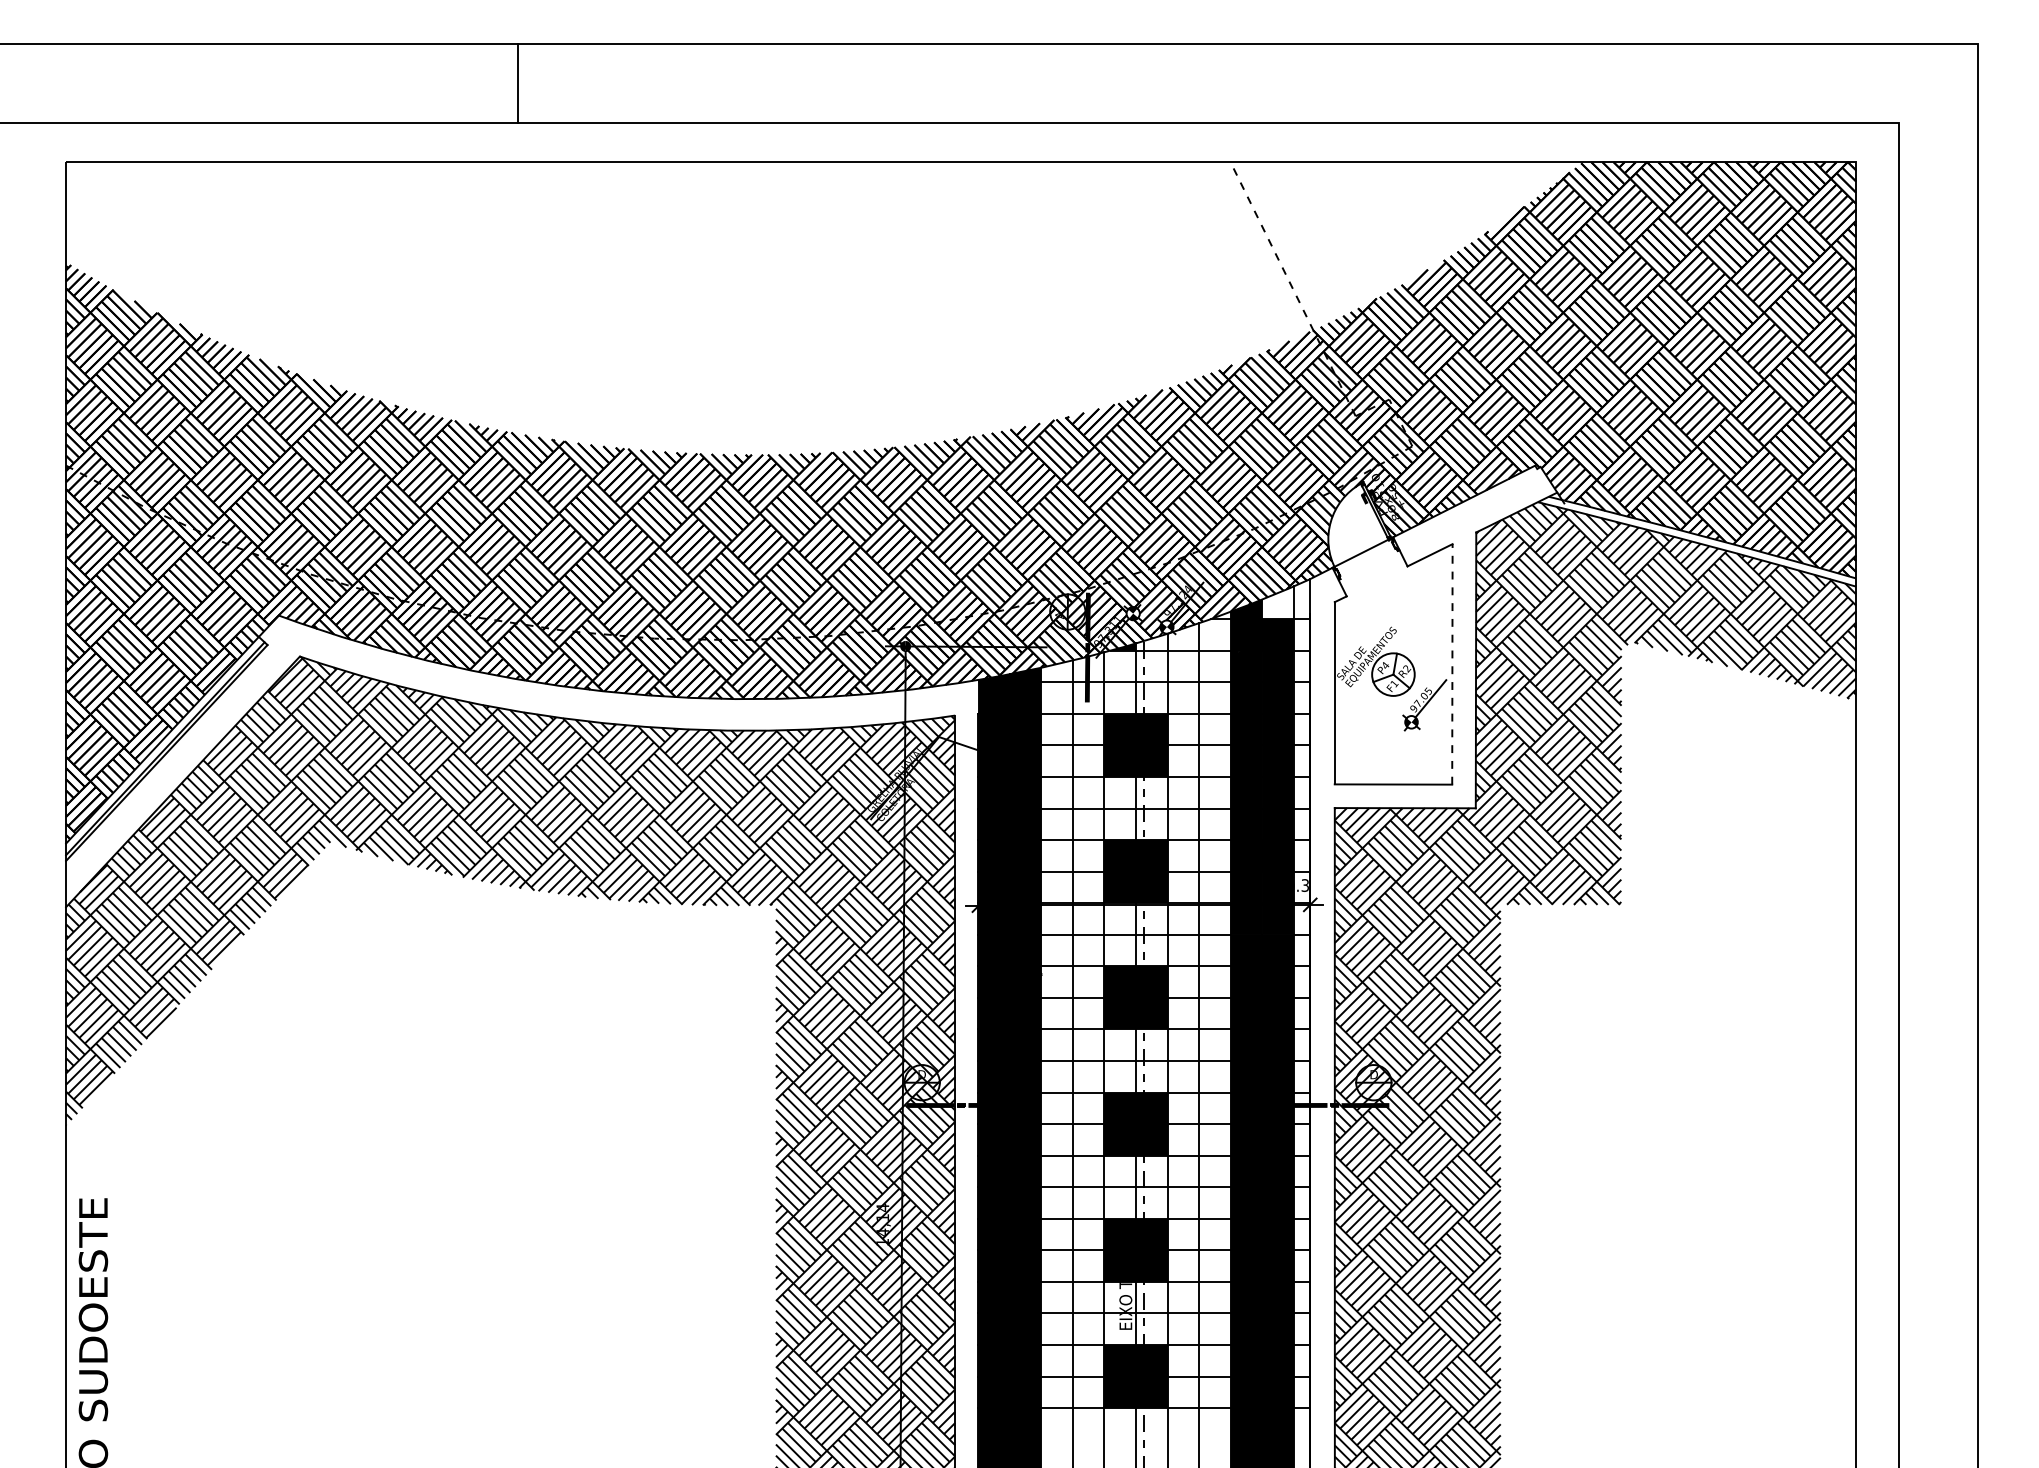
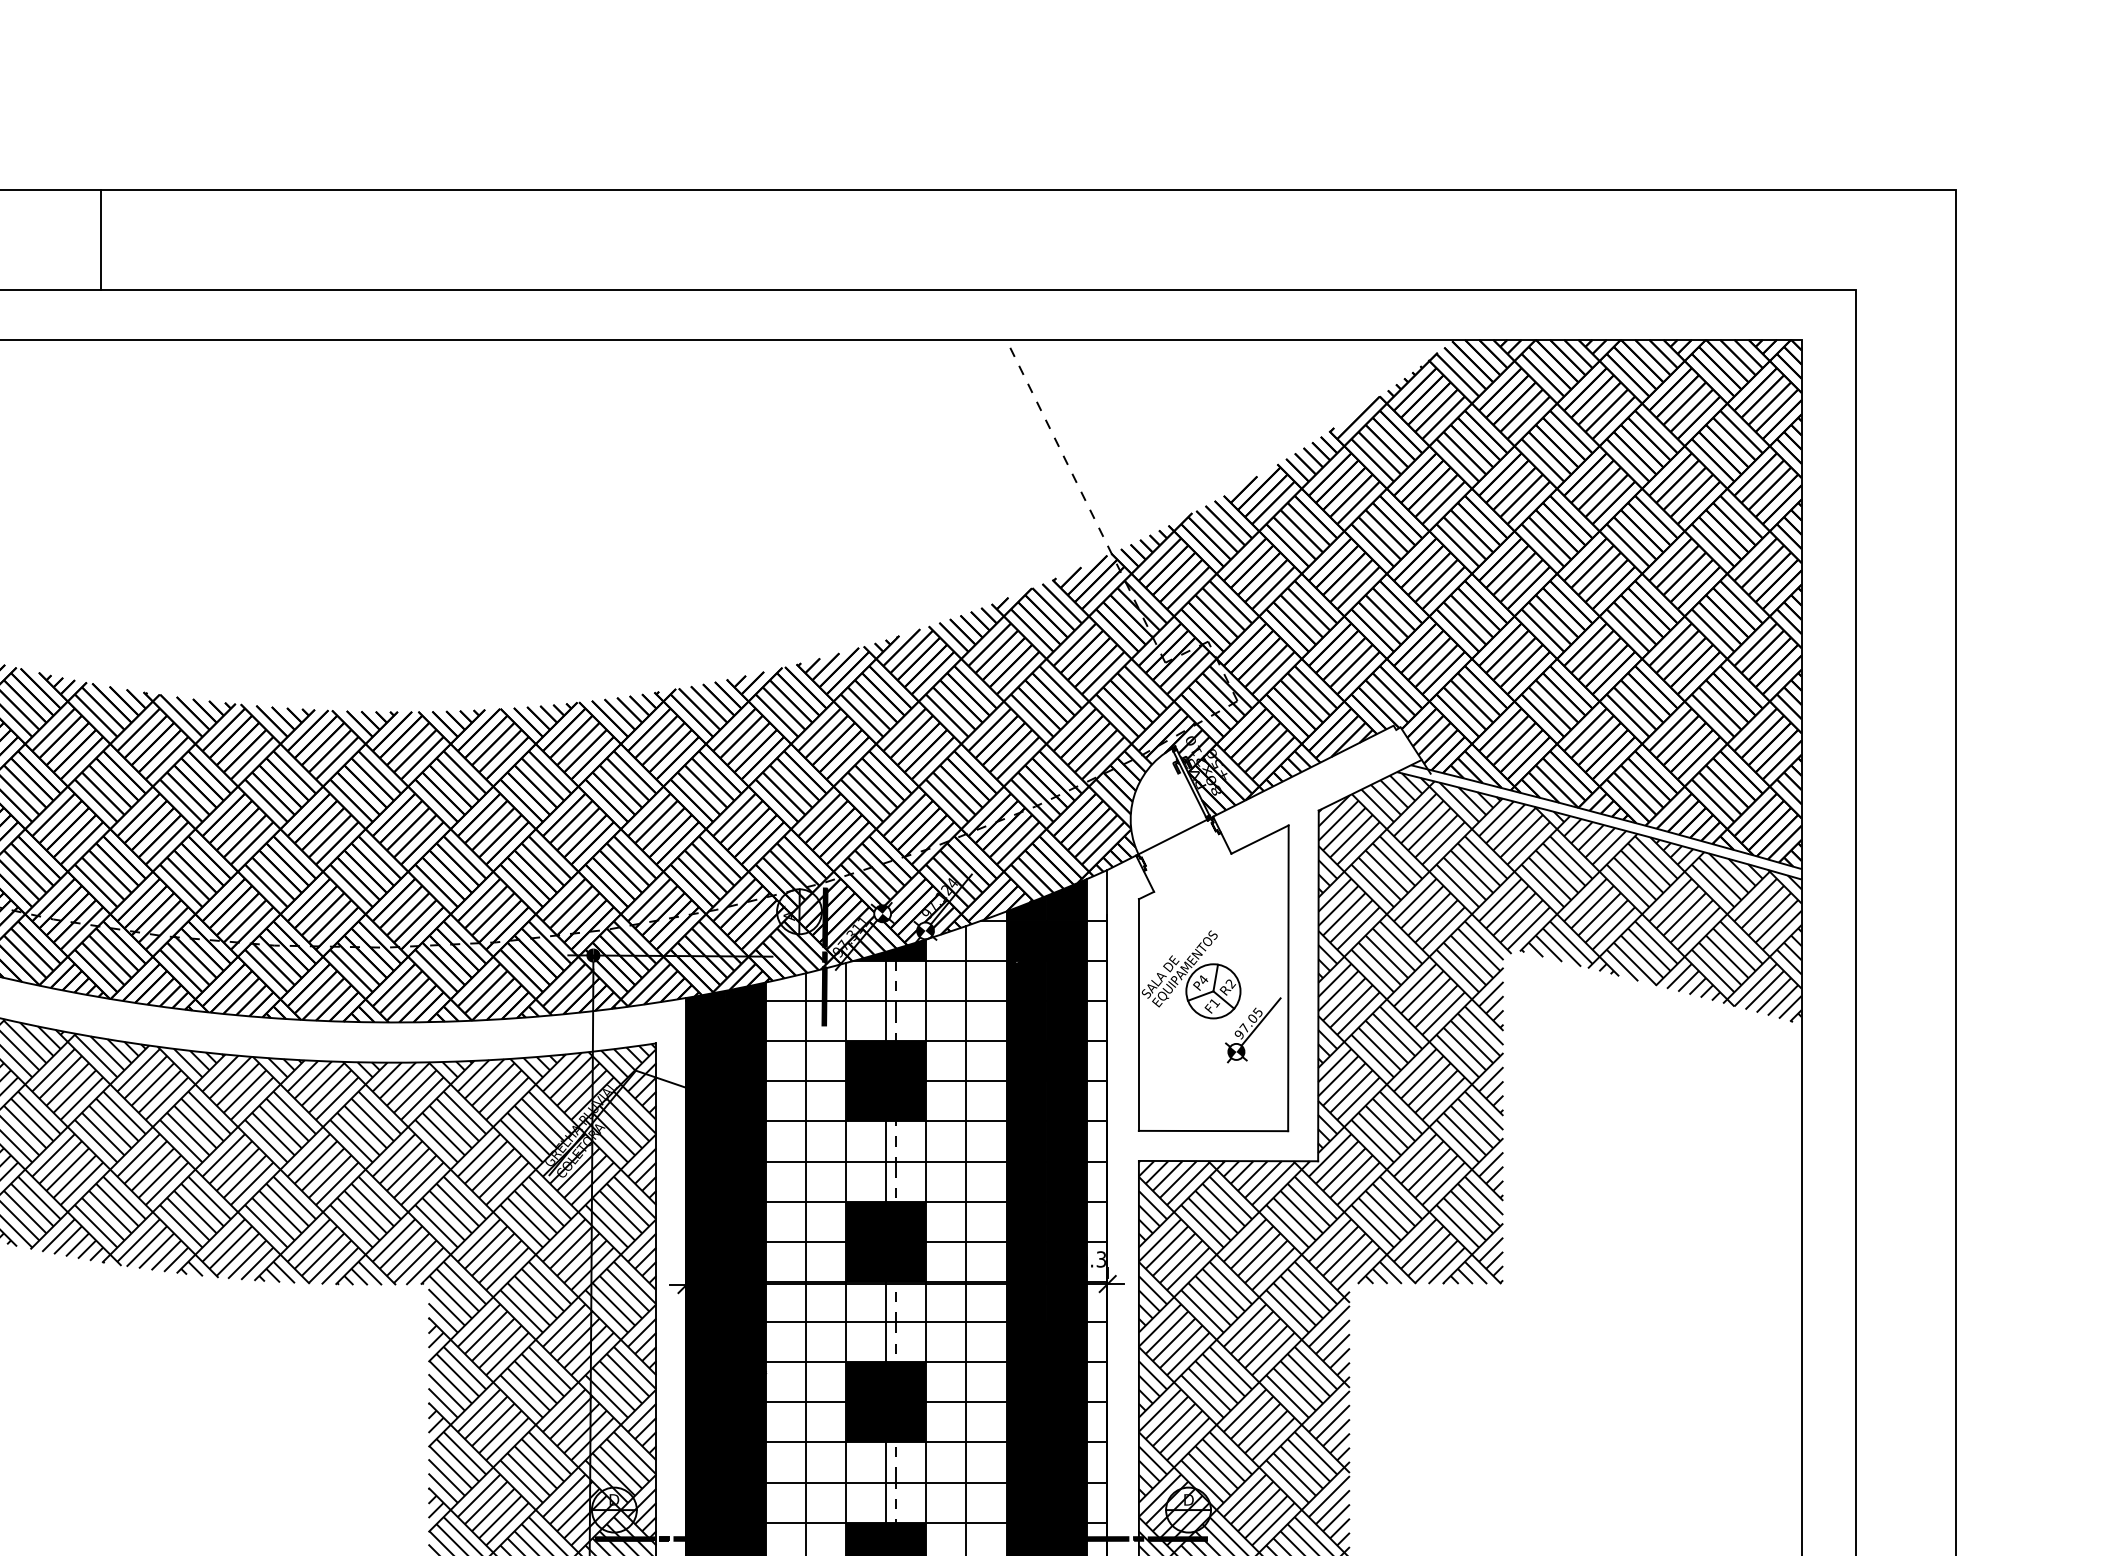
fill: (1277, 602) -> (1066, 899), added
fill: (1151, 641) -> (905, 949), added
line: (1452, 663) -> (1288, 977), dashed -> solid

